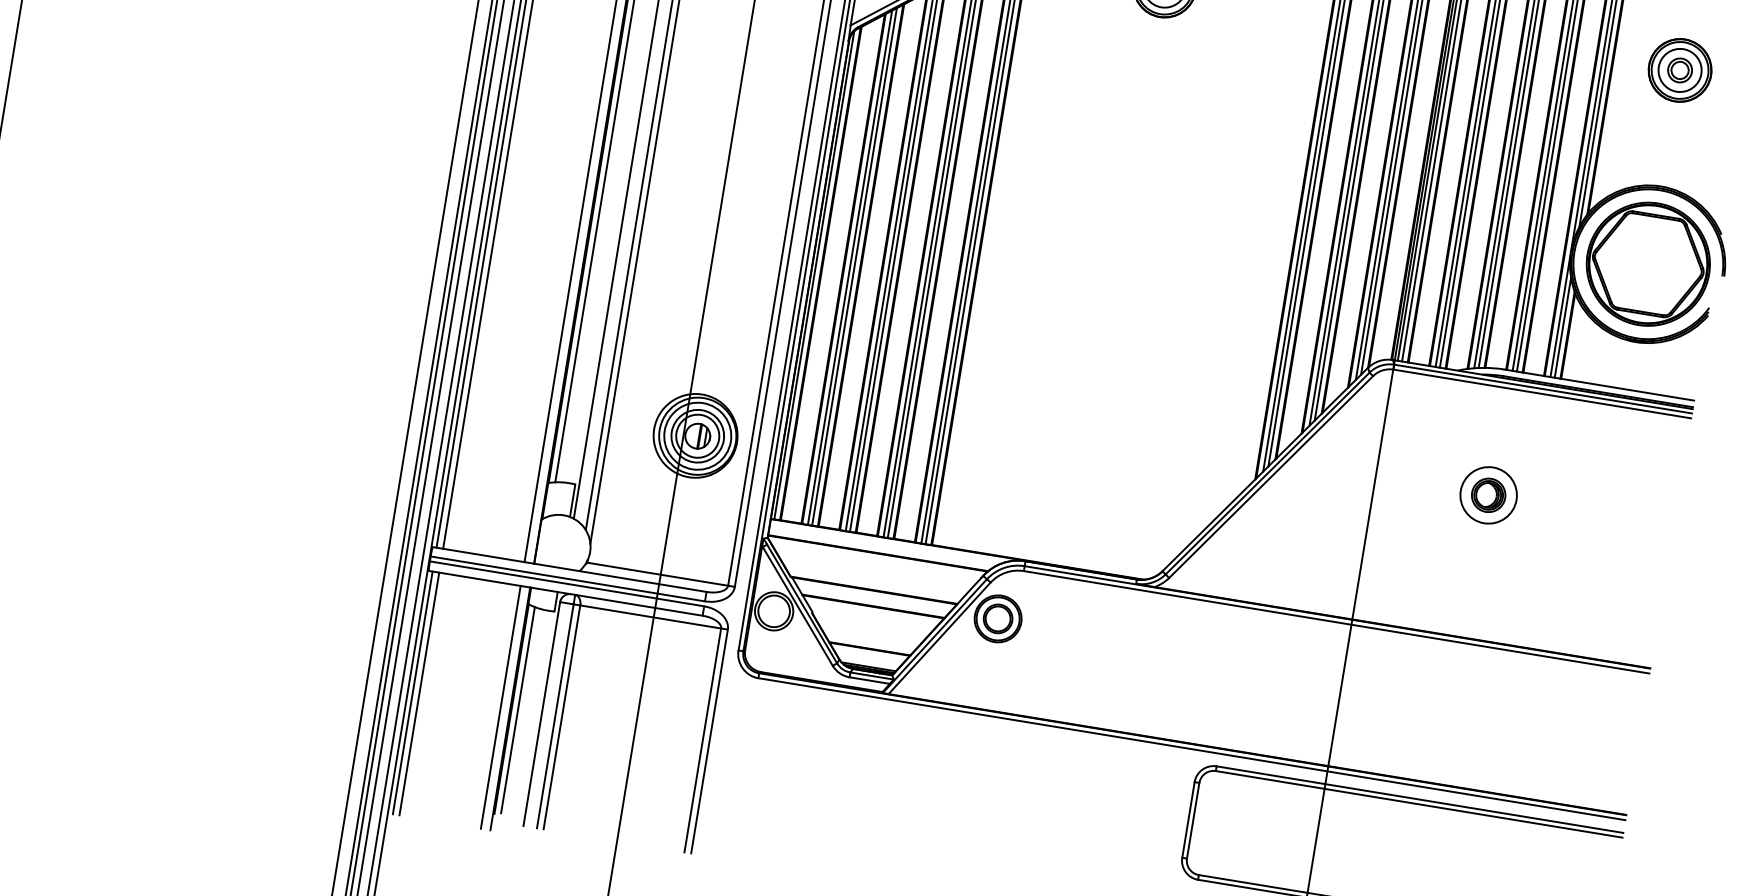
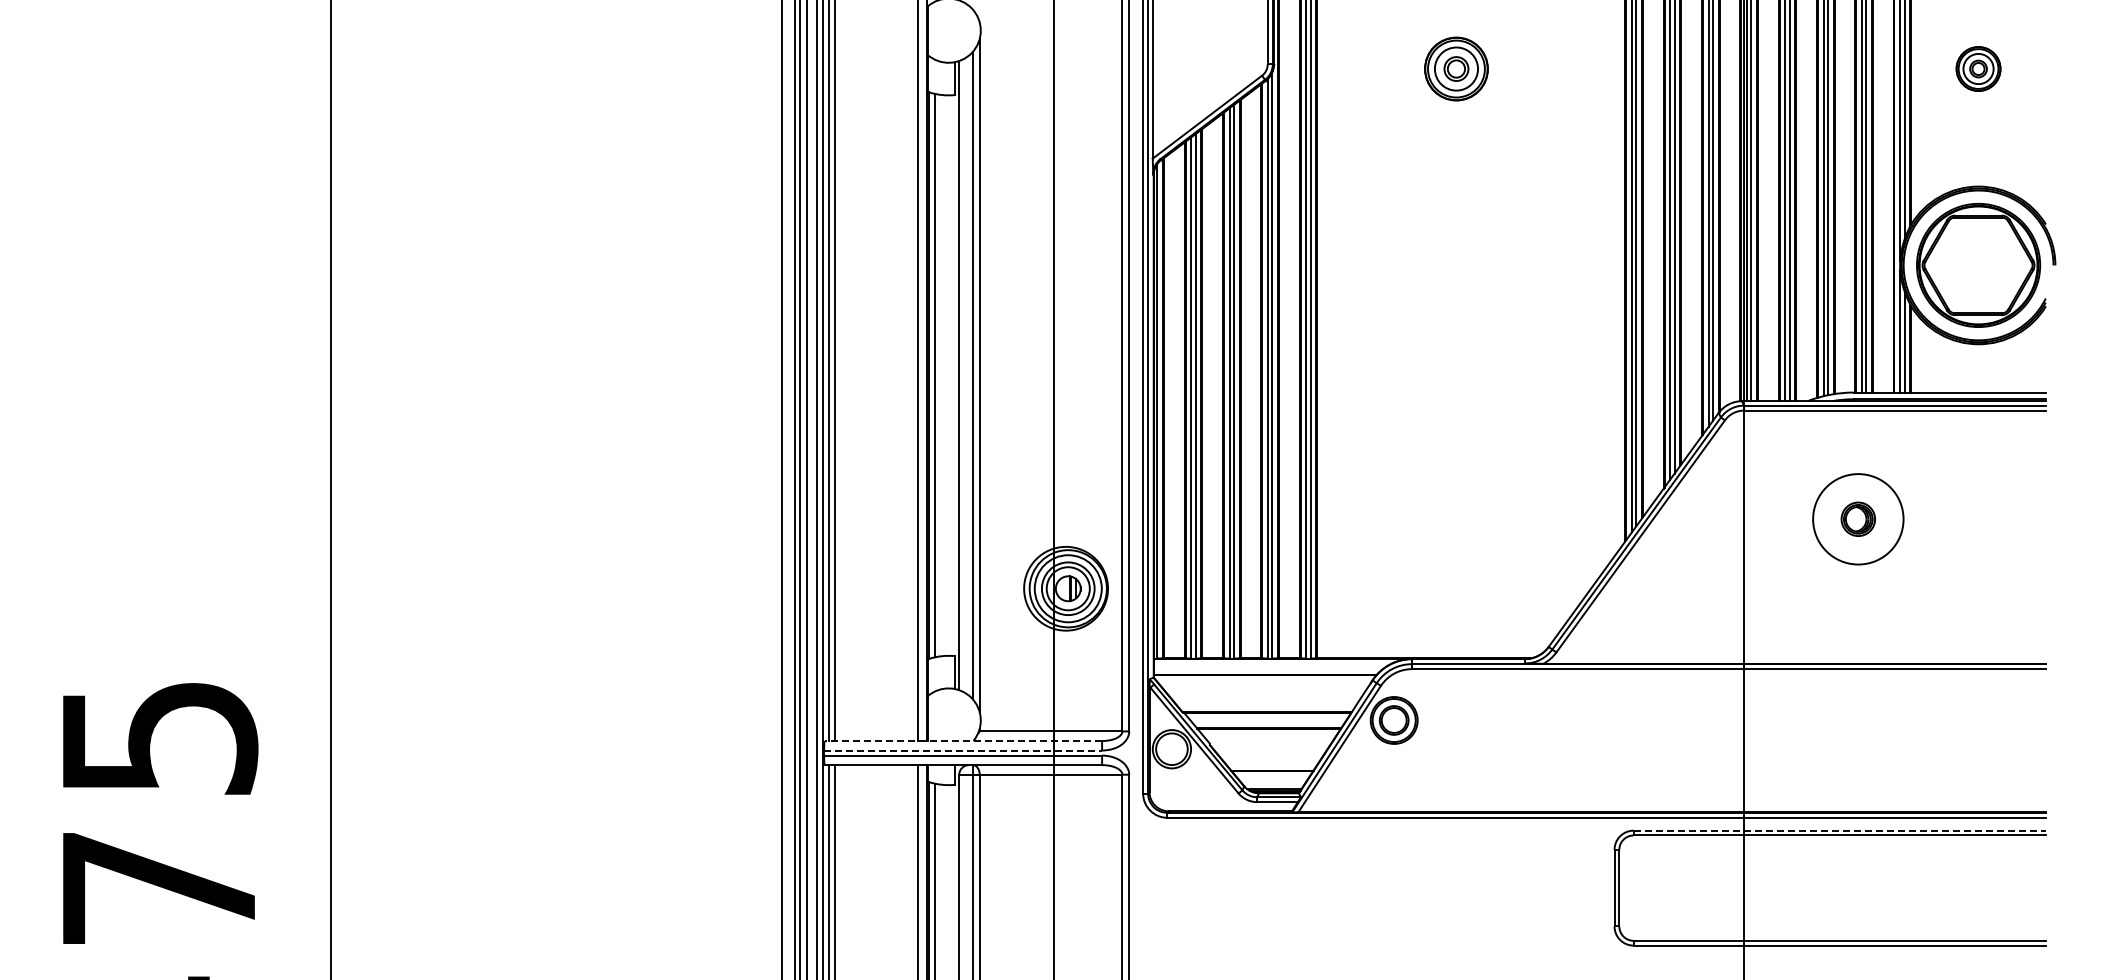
part: (1680, 69) -> (1978, 68), size x0.7
circle: (1488, 495) -> (1858, 519), size x1.6
line: (569, 570) -> (963, 741), solid -> dashed
line: (568, 578) -> (963, 750), solid -> dashed
line: (1420, 799) -> (1840, 830), solid -> dashed

